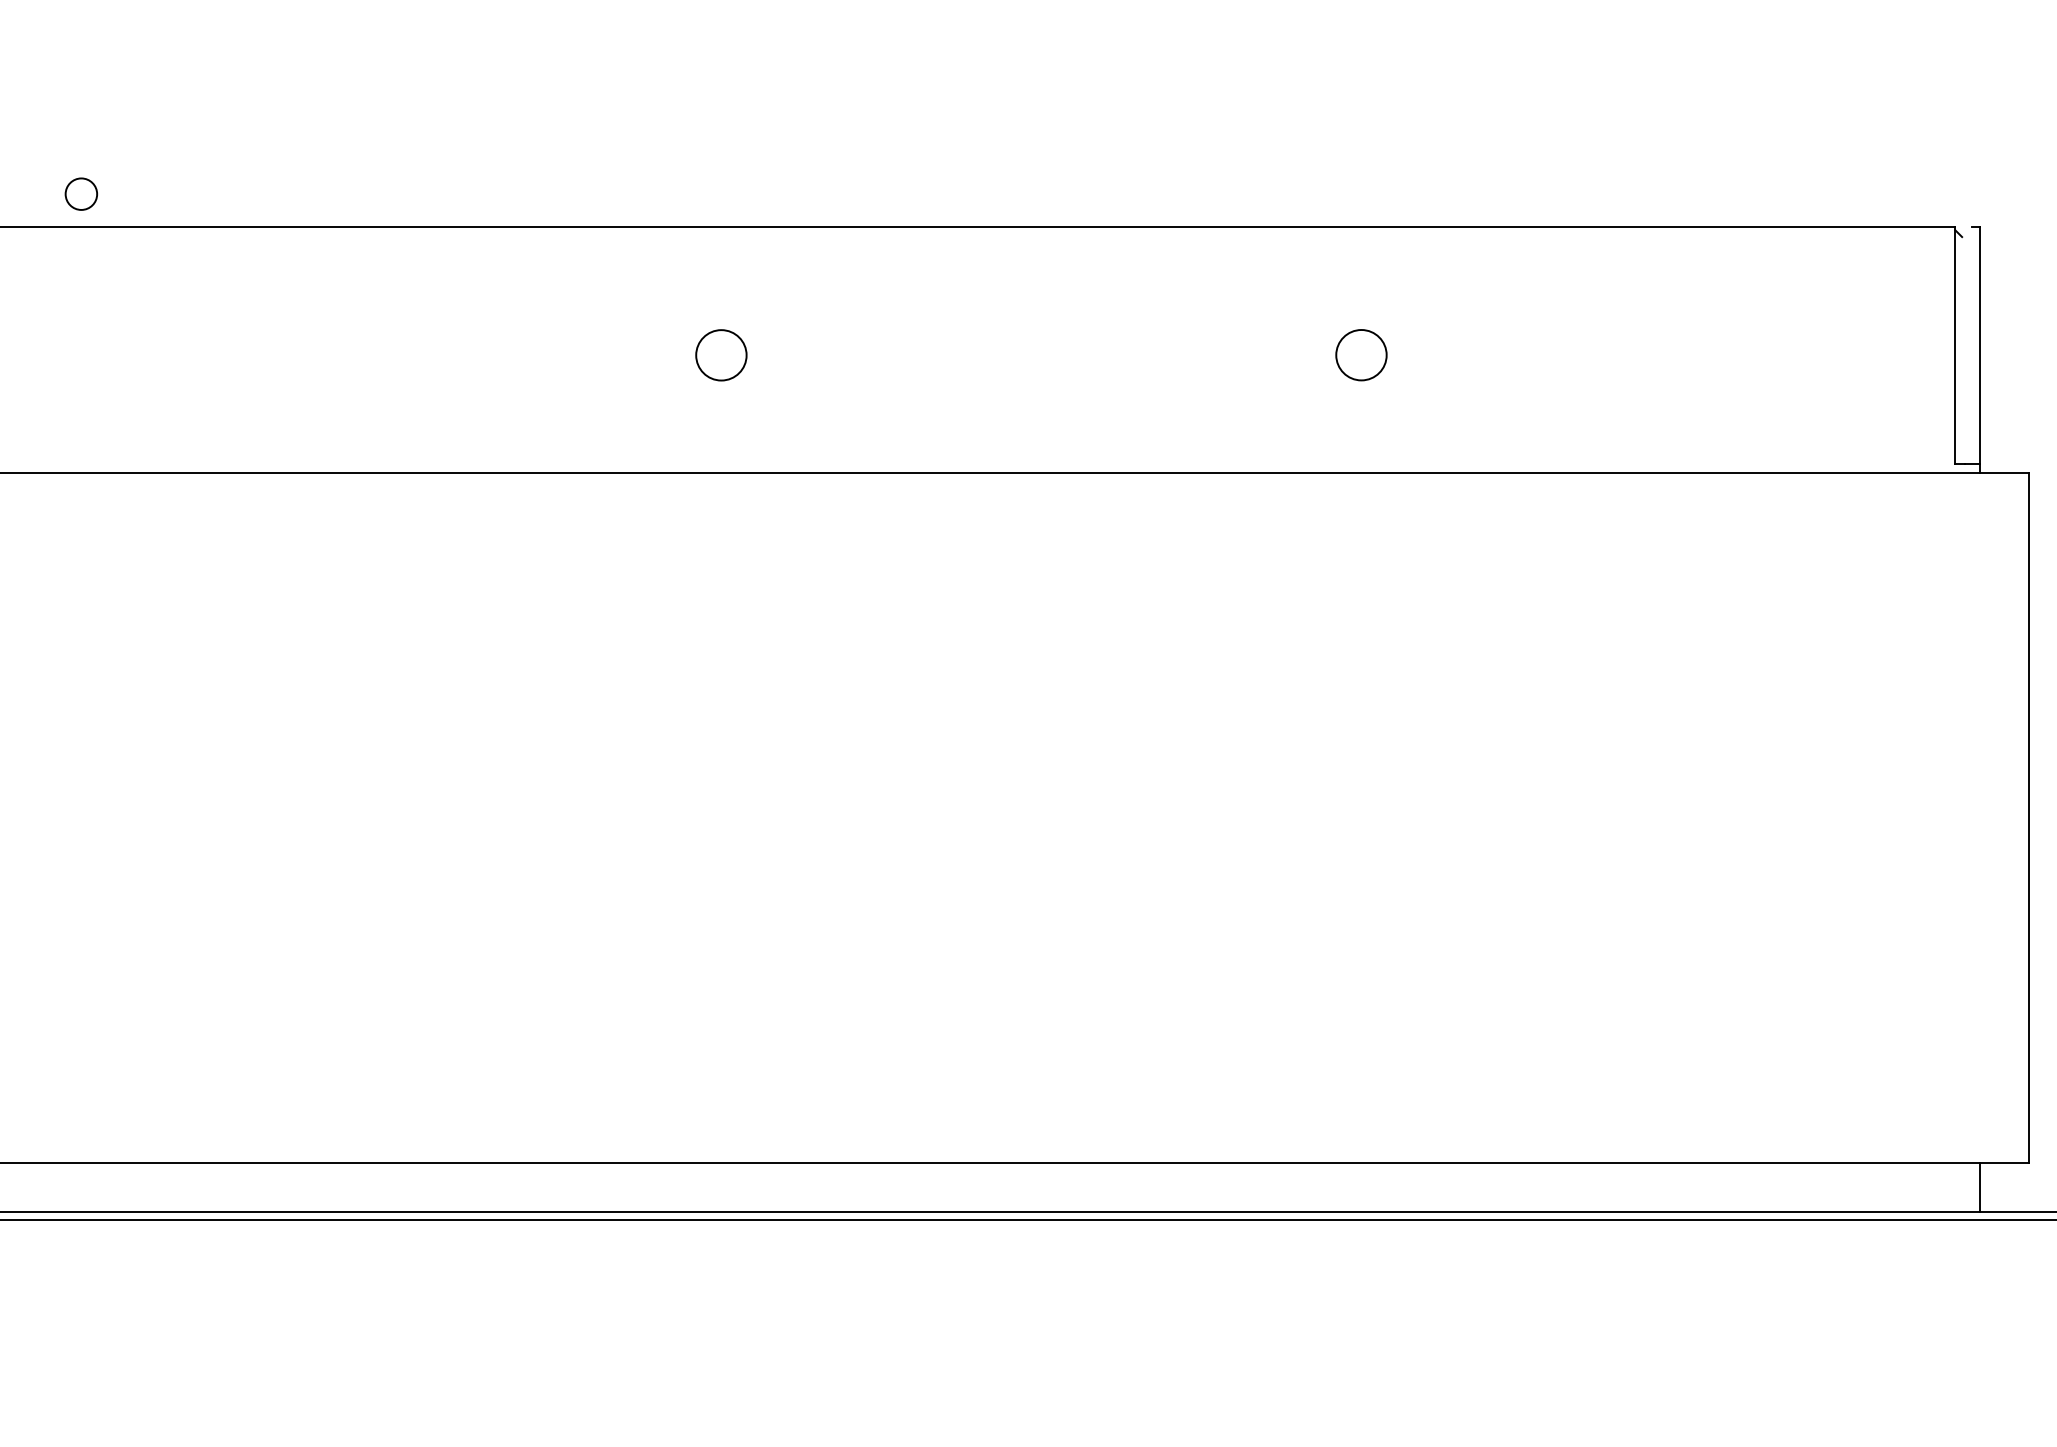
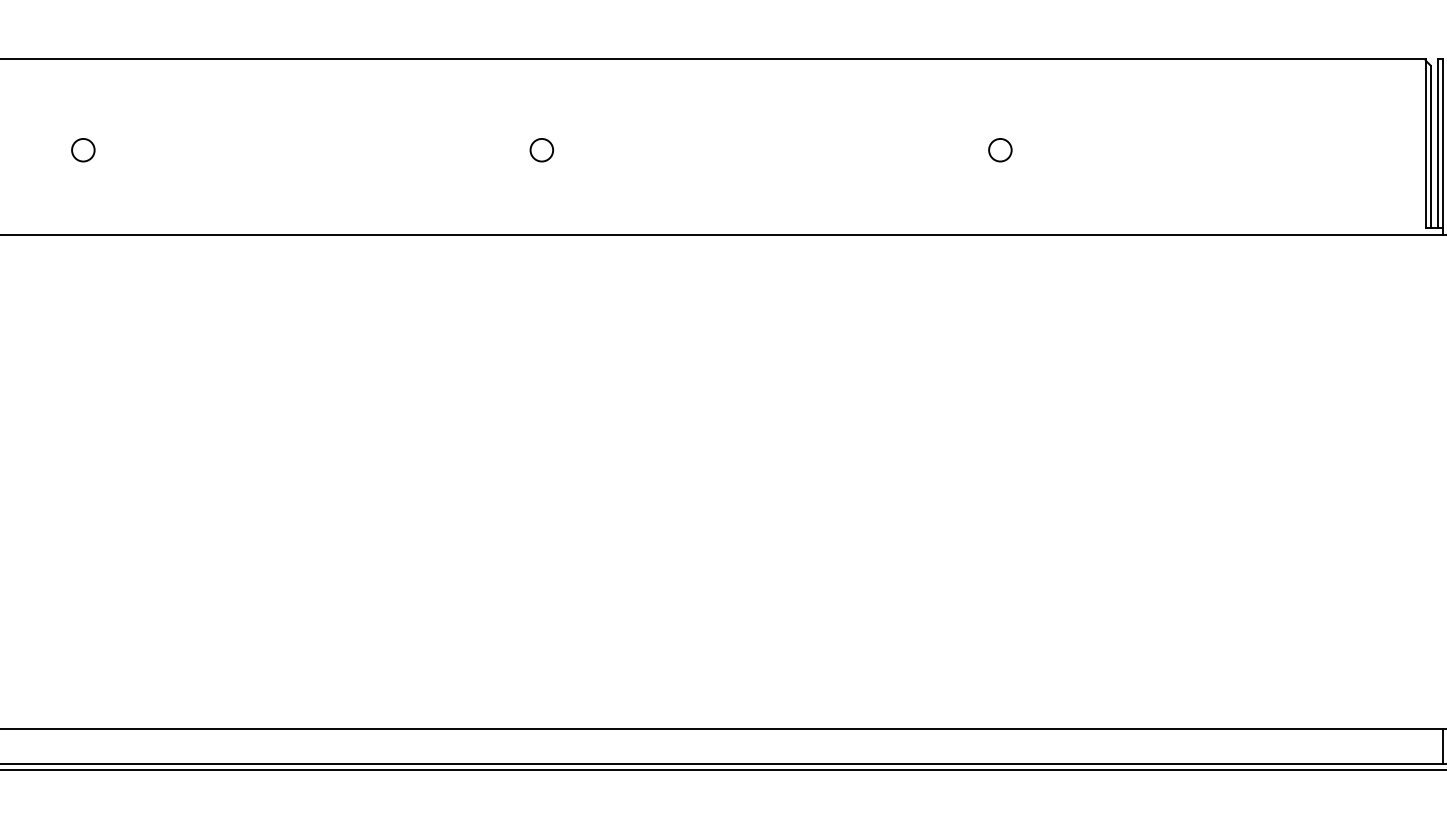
circle: (80, 193) -> (82, 149), moved
line: (1971, 345) -> (1437, 143), added
line: (1962, 350) -> (1430, 146), added
circle: (721, 354) -> (541, 149), size x0.62
circle: (1361, 354) -> (1000, 149), size x0.62

